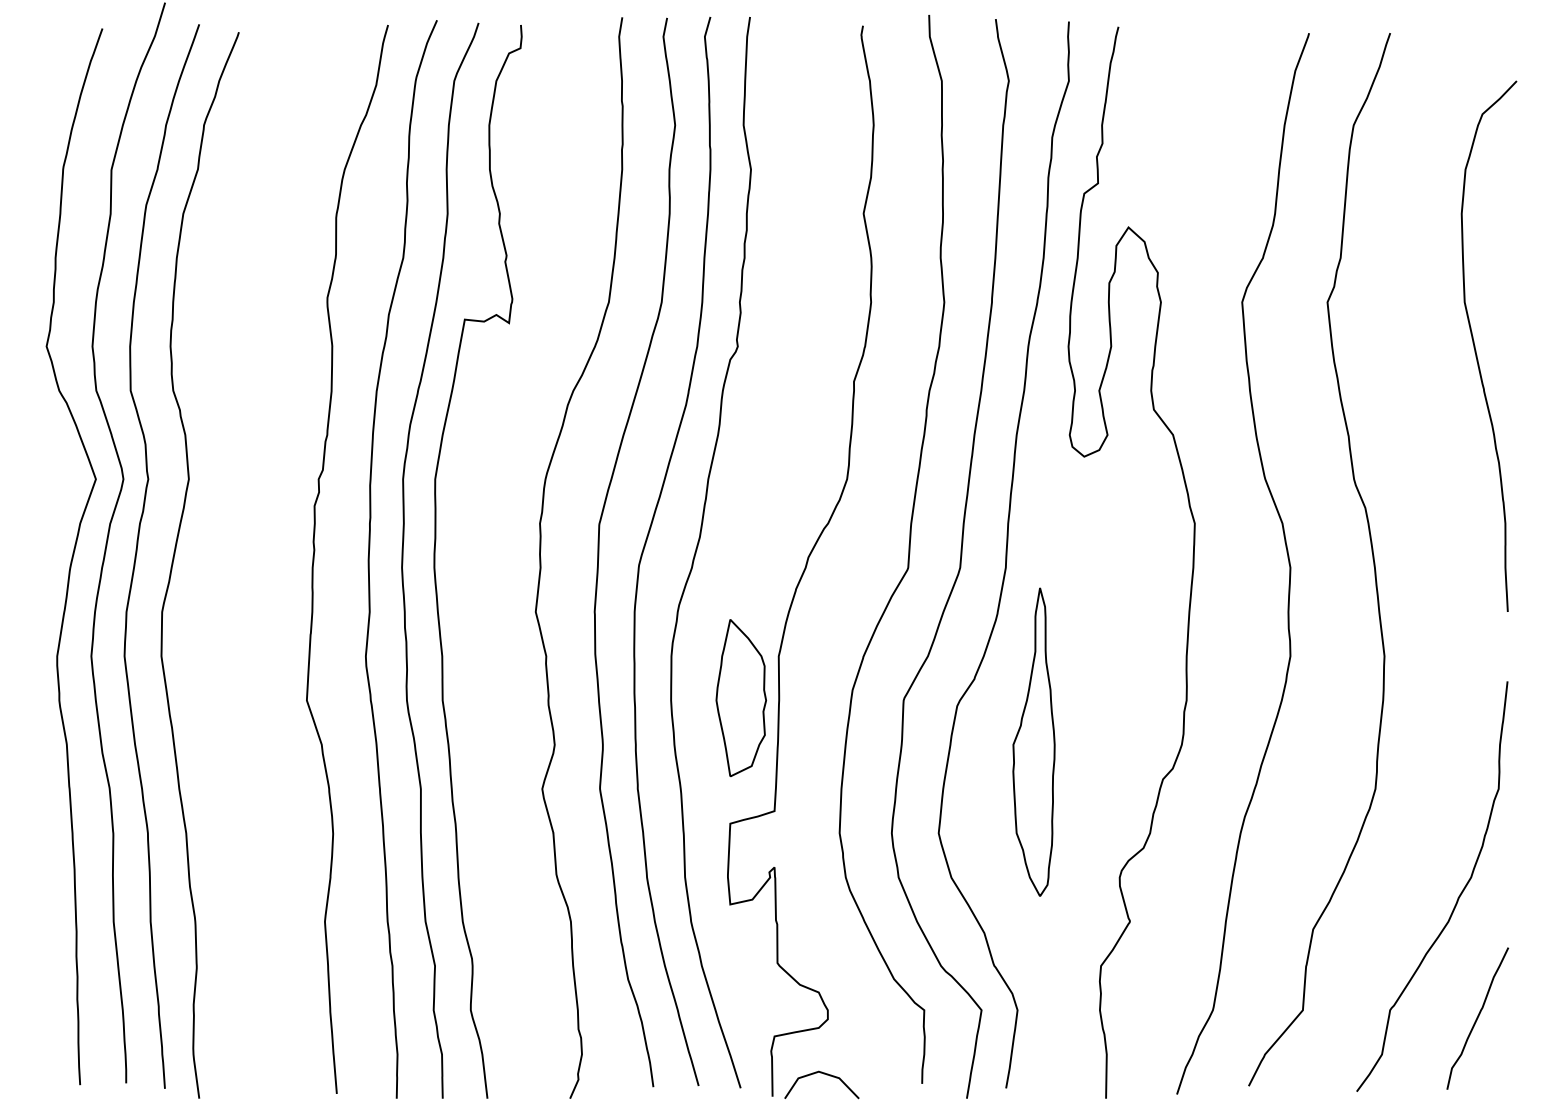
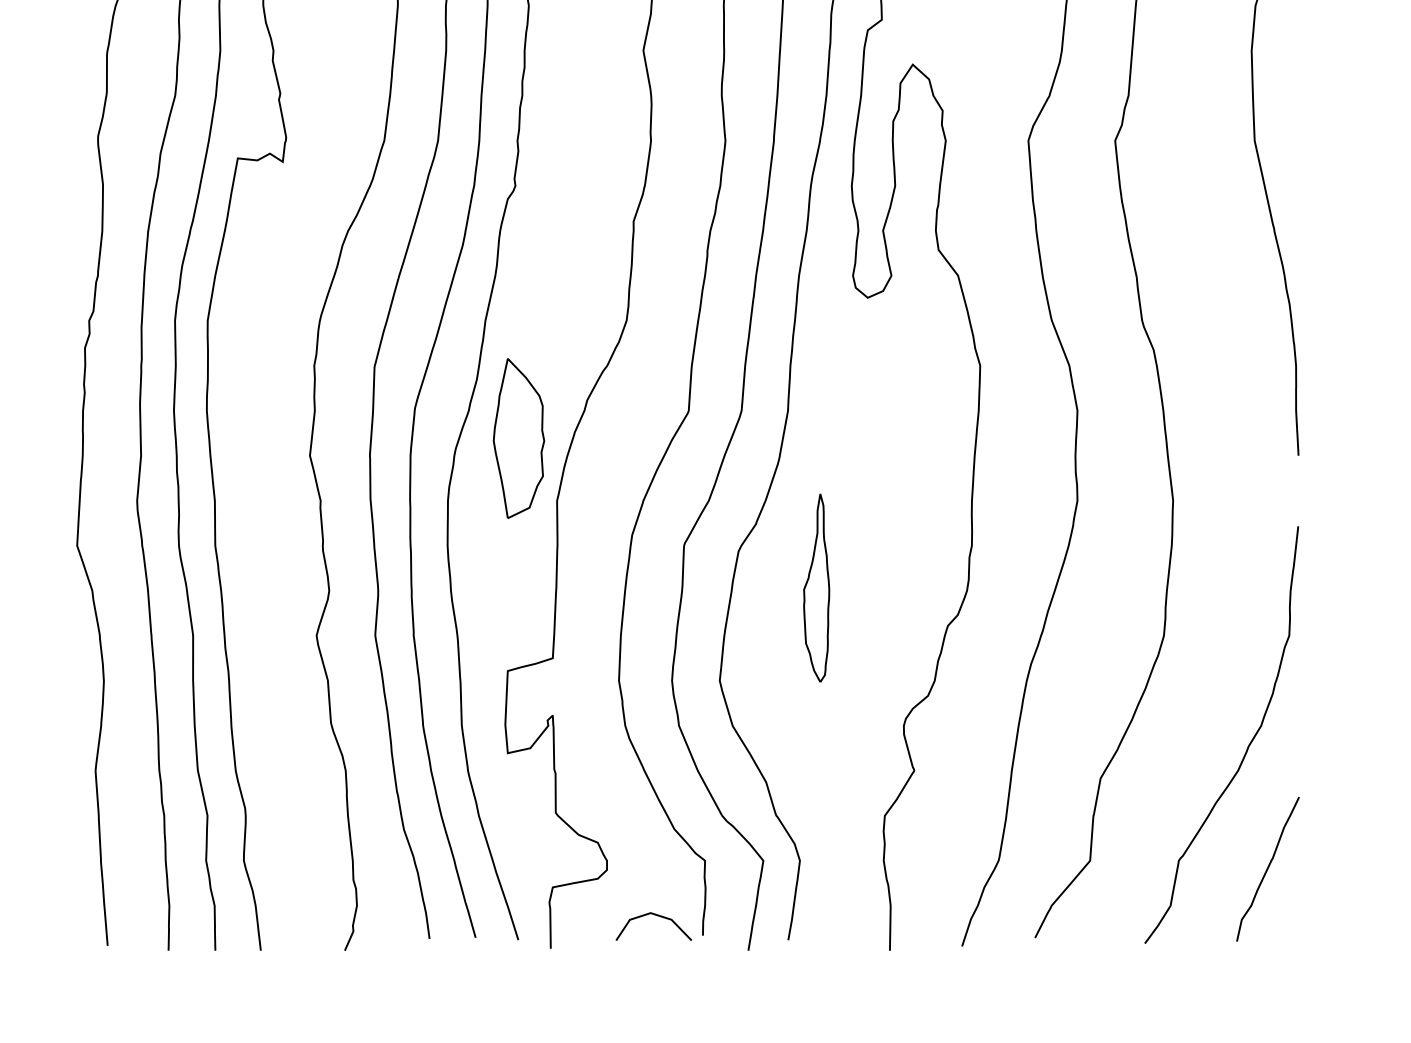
part: (740, 698) -> (518, 438), moved
part: (1033, 741) -> (816, 587), size x0.6
line: (823, 1074) -> (655, 915), moved

